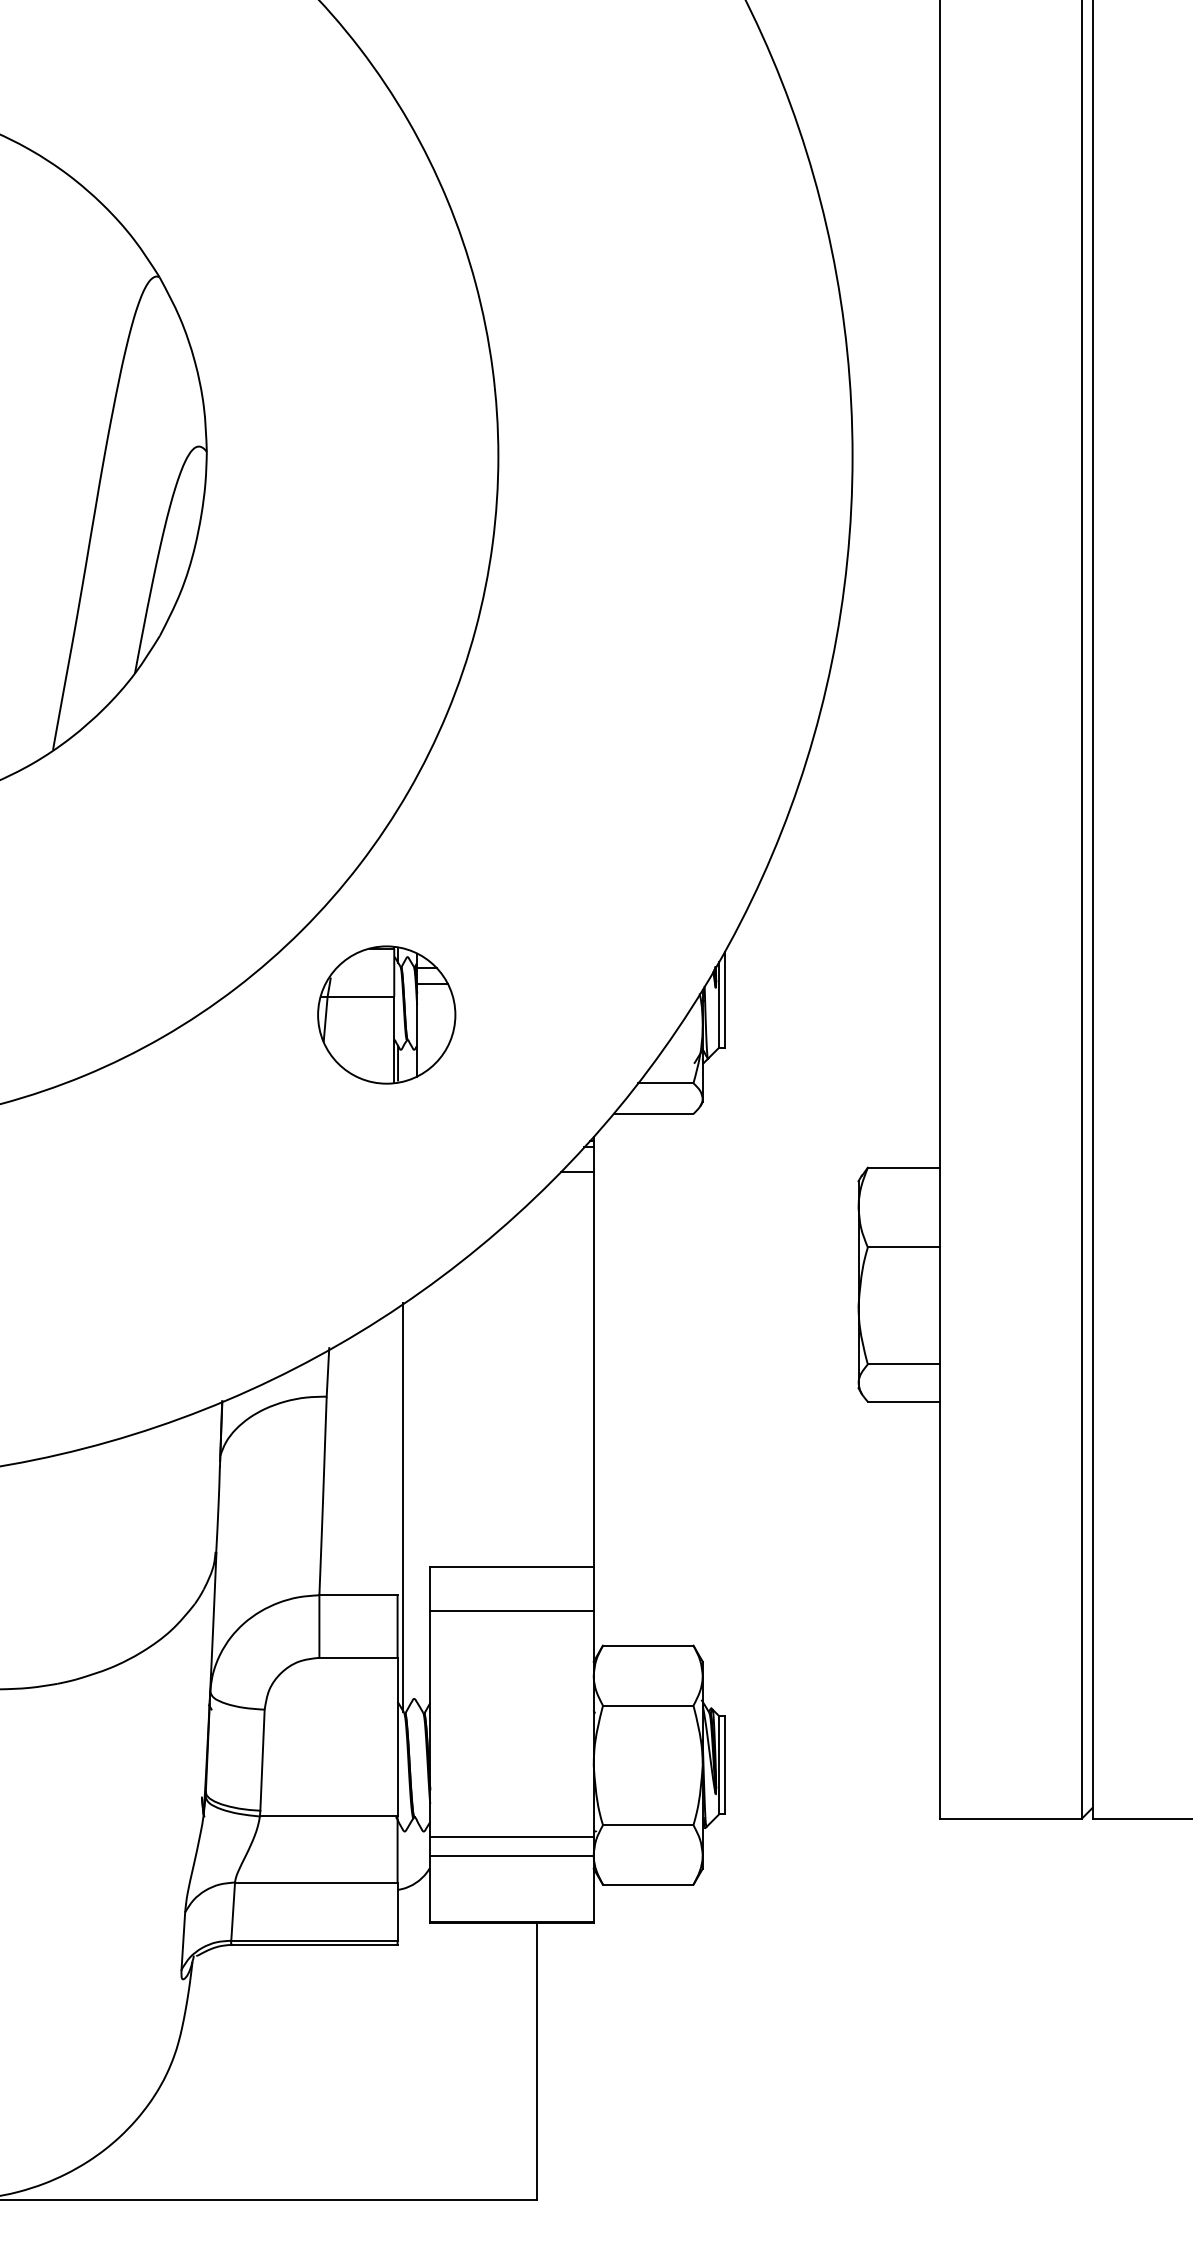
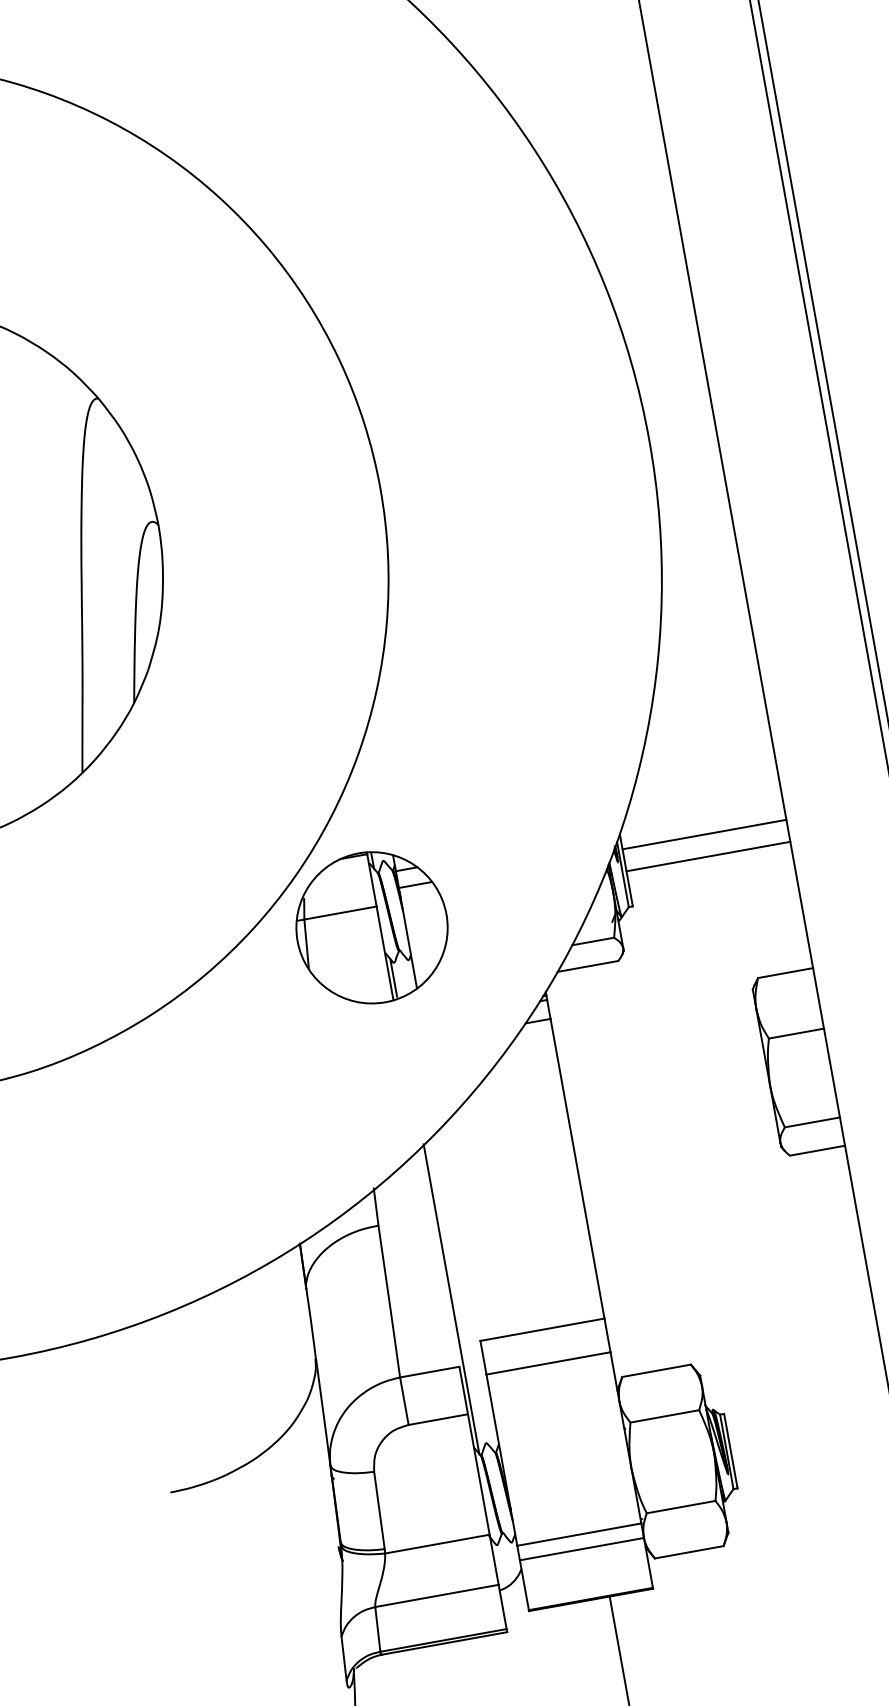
line: (832, 972) -> (704, 834), added
line: (832, 1001) -> (708, 856), added
part: (386, 1014) -> (371, 927), size x1.43

